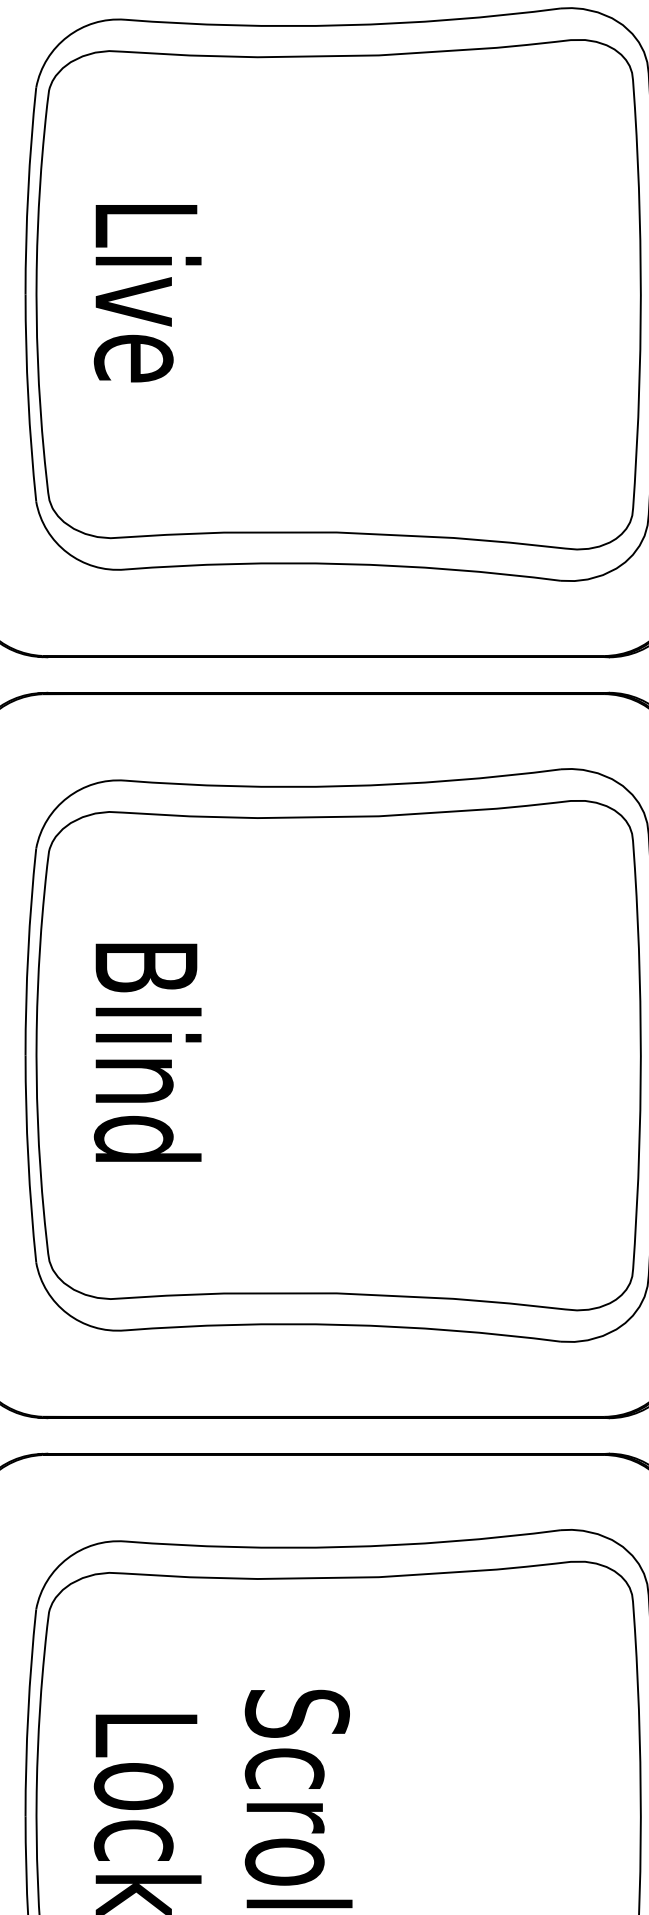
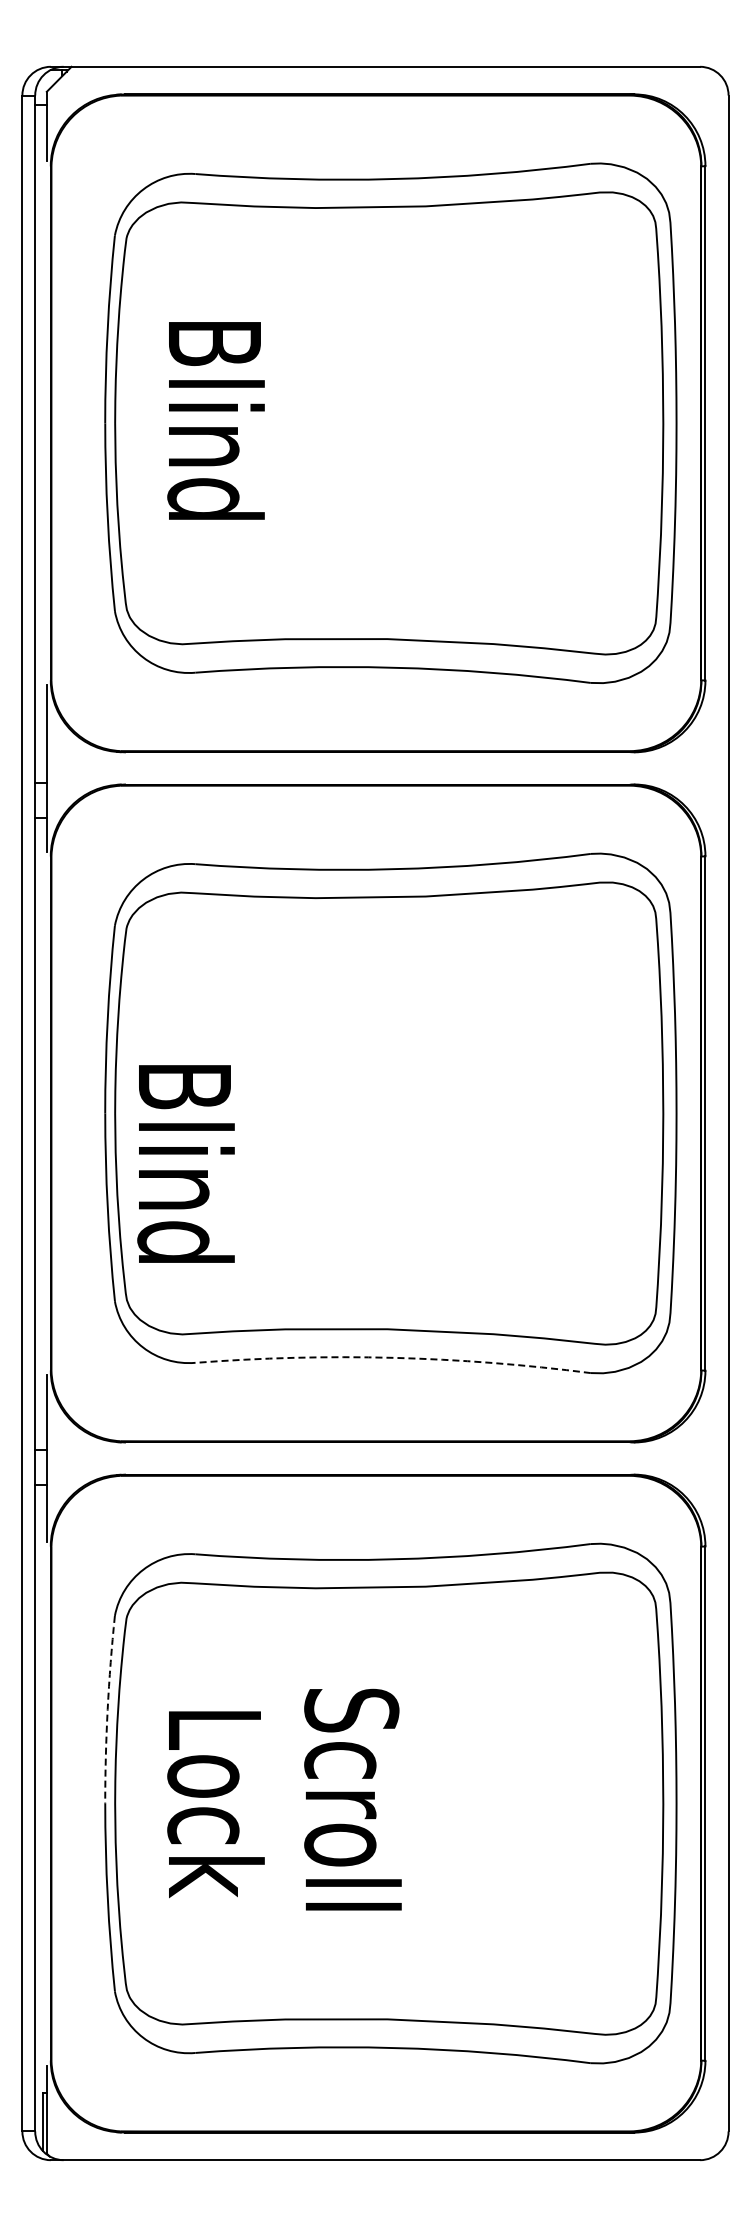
text: (147, 291) -> (215, 420), Live -> Blind
text: (147, 1052) -> (185, 1163), moved
arc: (343, 1324) -> (393, 1357), solid -> dashed
arc: (28, 1712) -> (107, 1709), solid -> dashed

